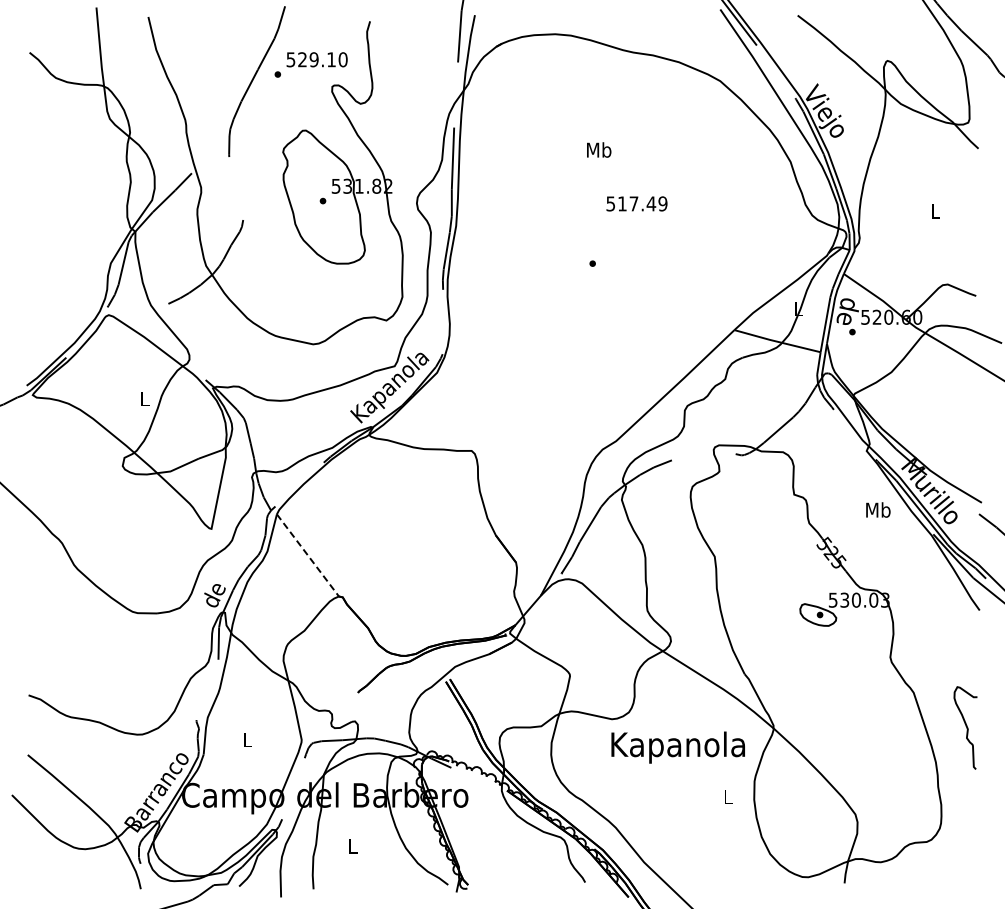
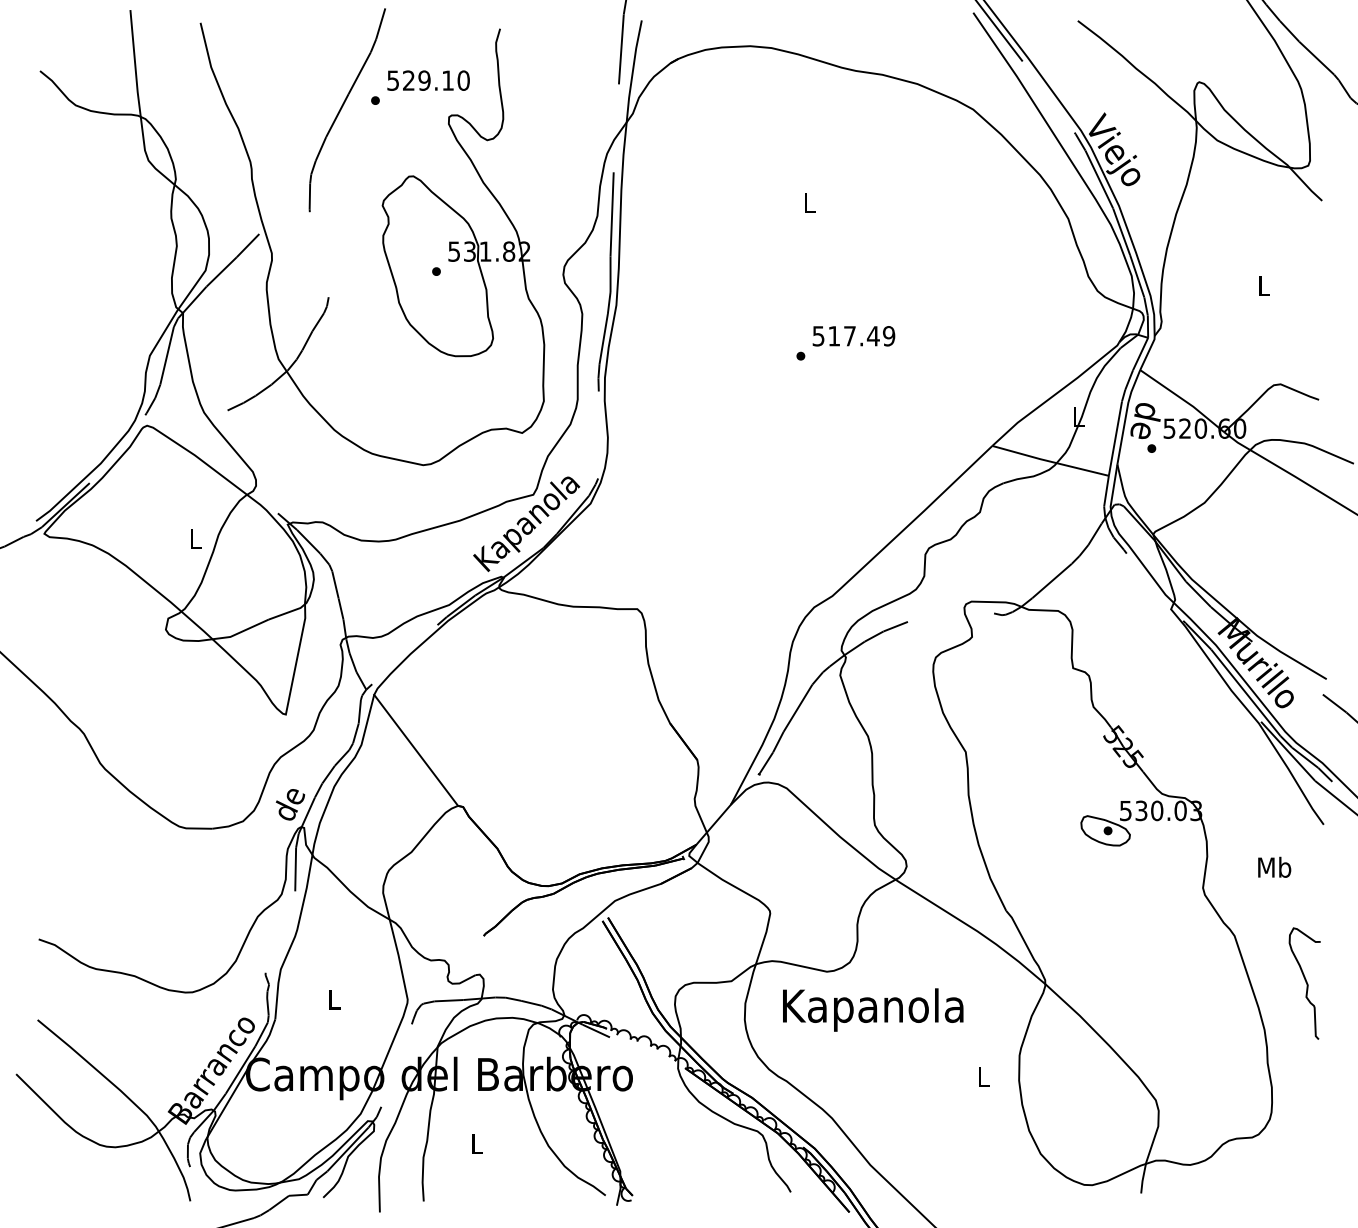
text: (599, 149) -> (810, 201), Mb -> L
text: (636, 203) -> (853, 335), moved
text: (878, 509) -> (1274, 866), moved
line: (308, 555) -> (416, 750), dashed -> solid
text: (677, 747) -> (872, 1009), moved

